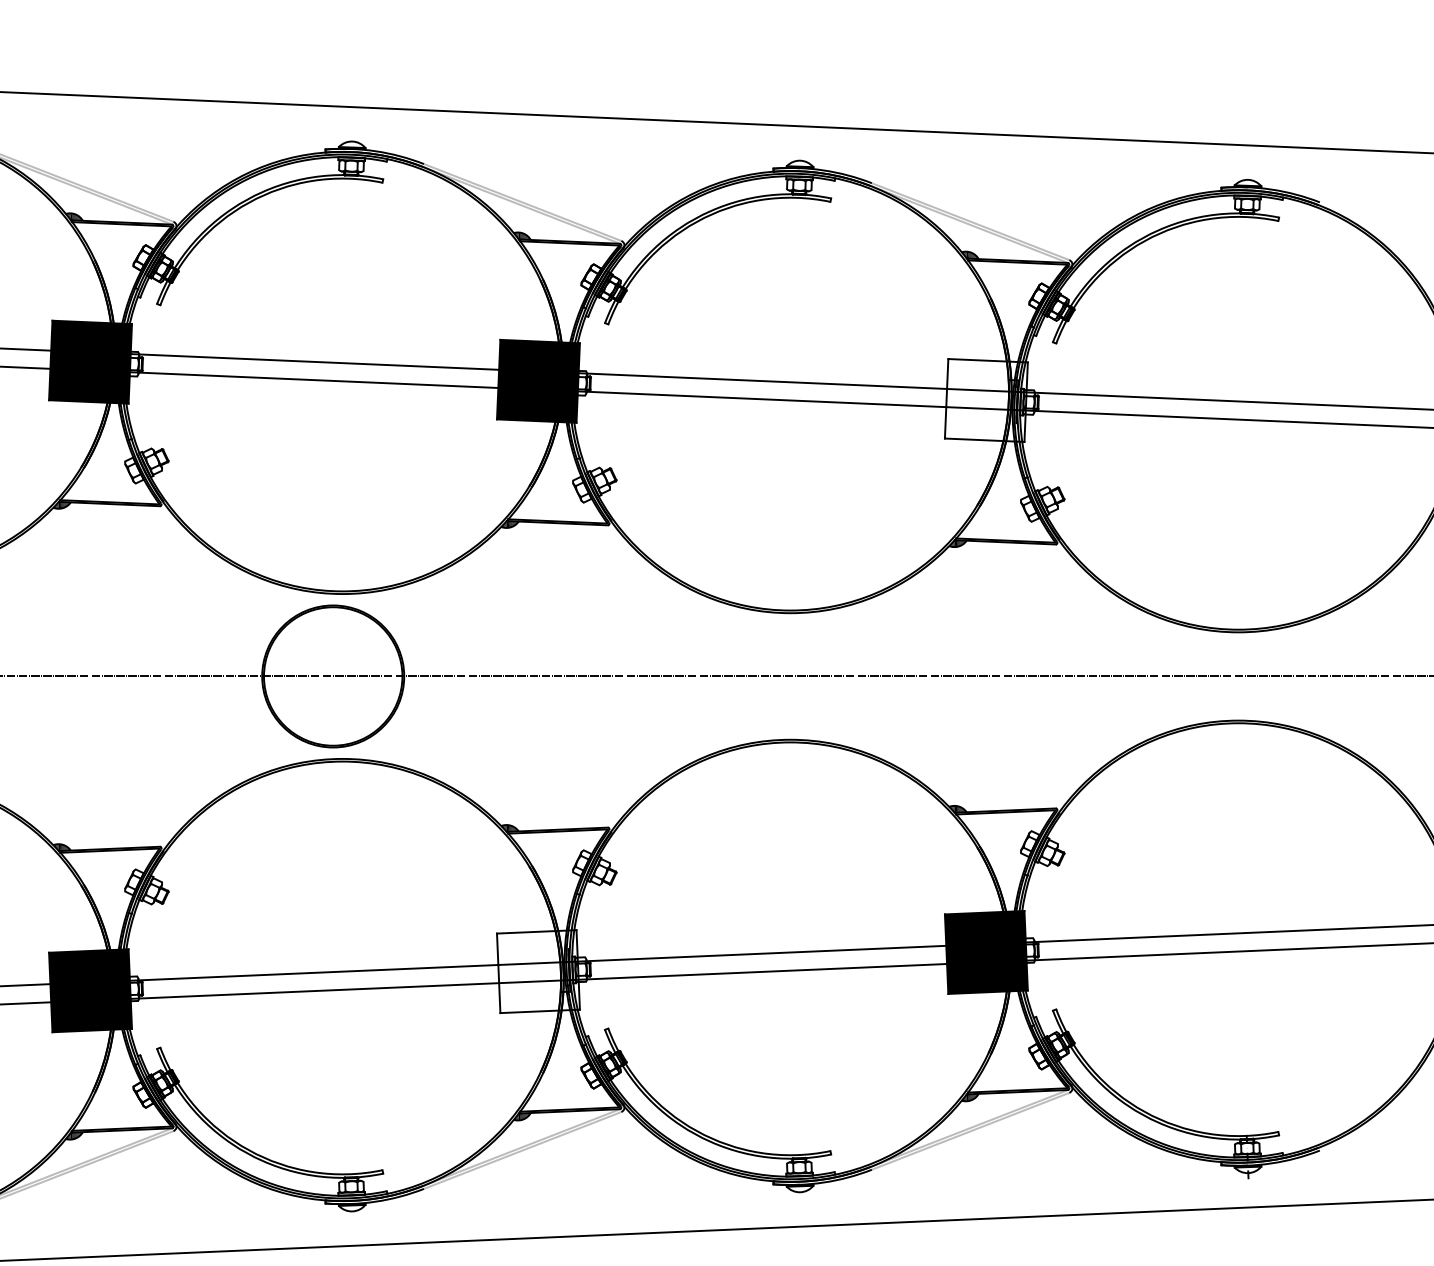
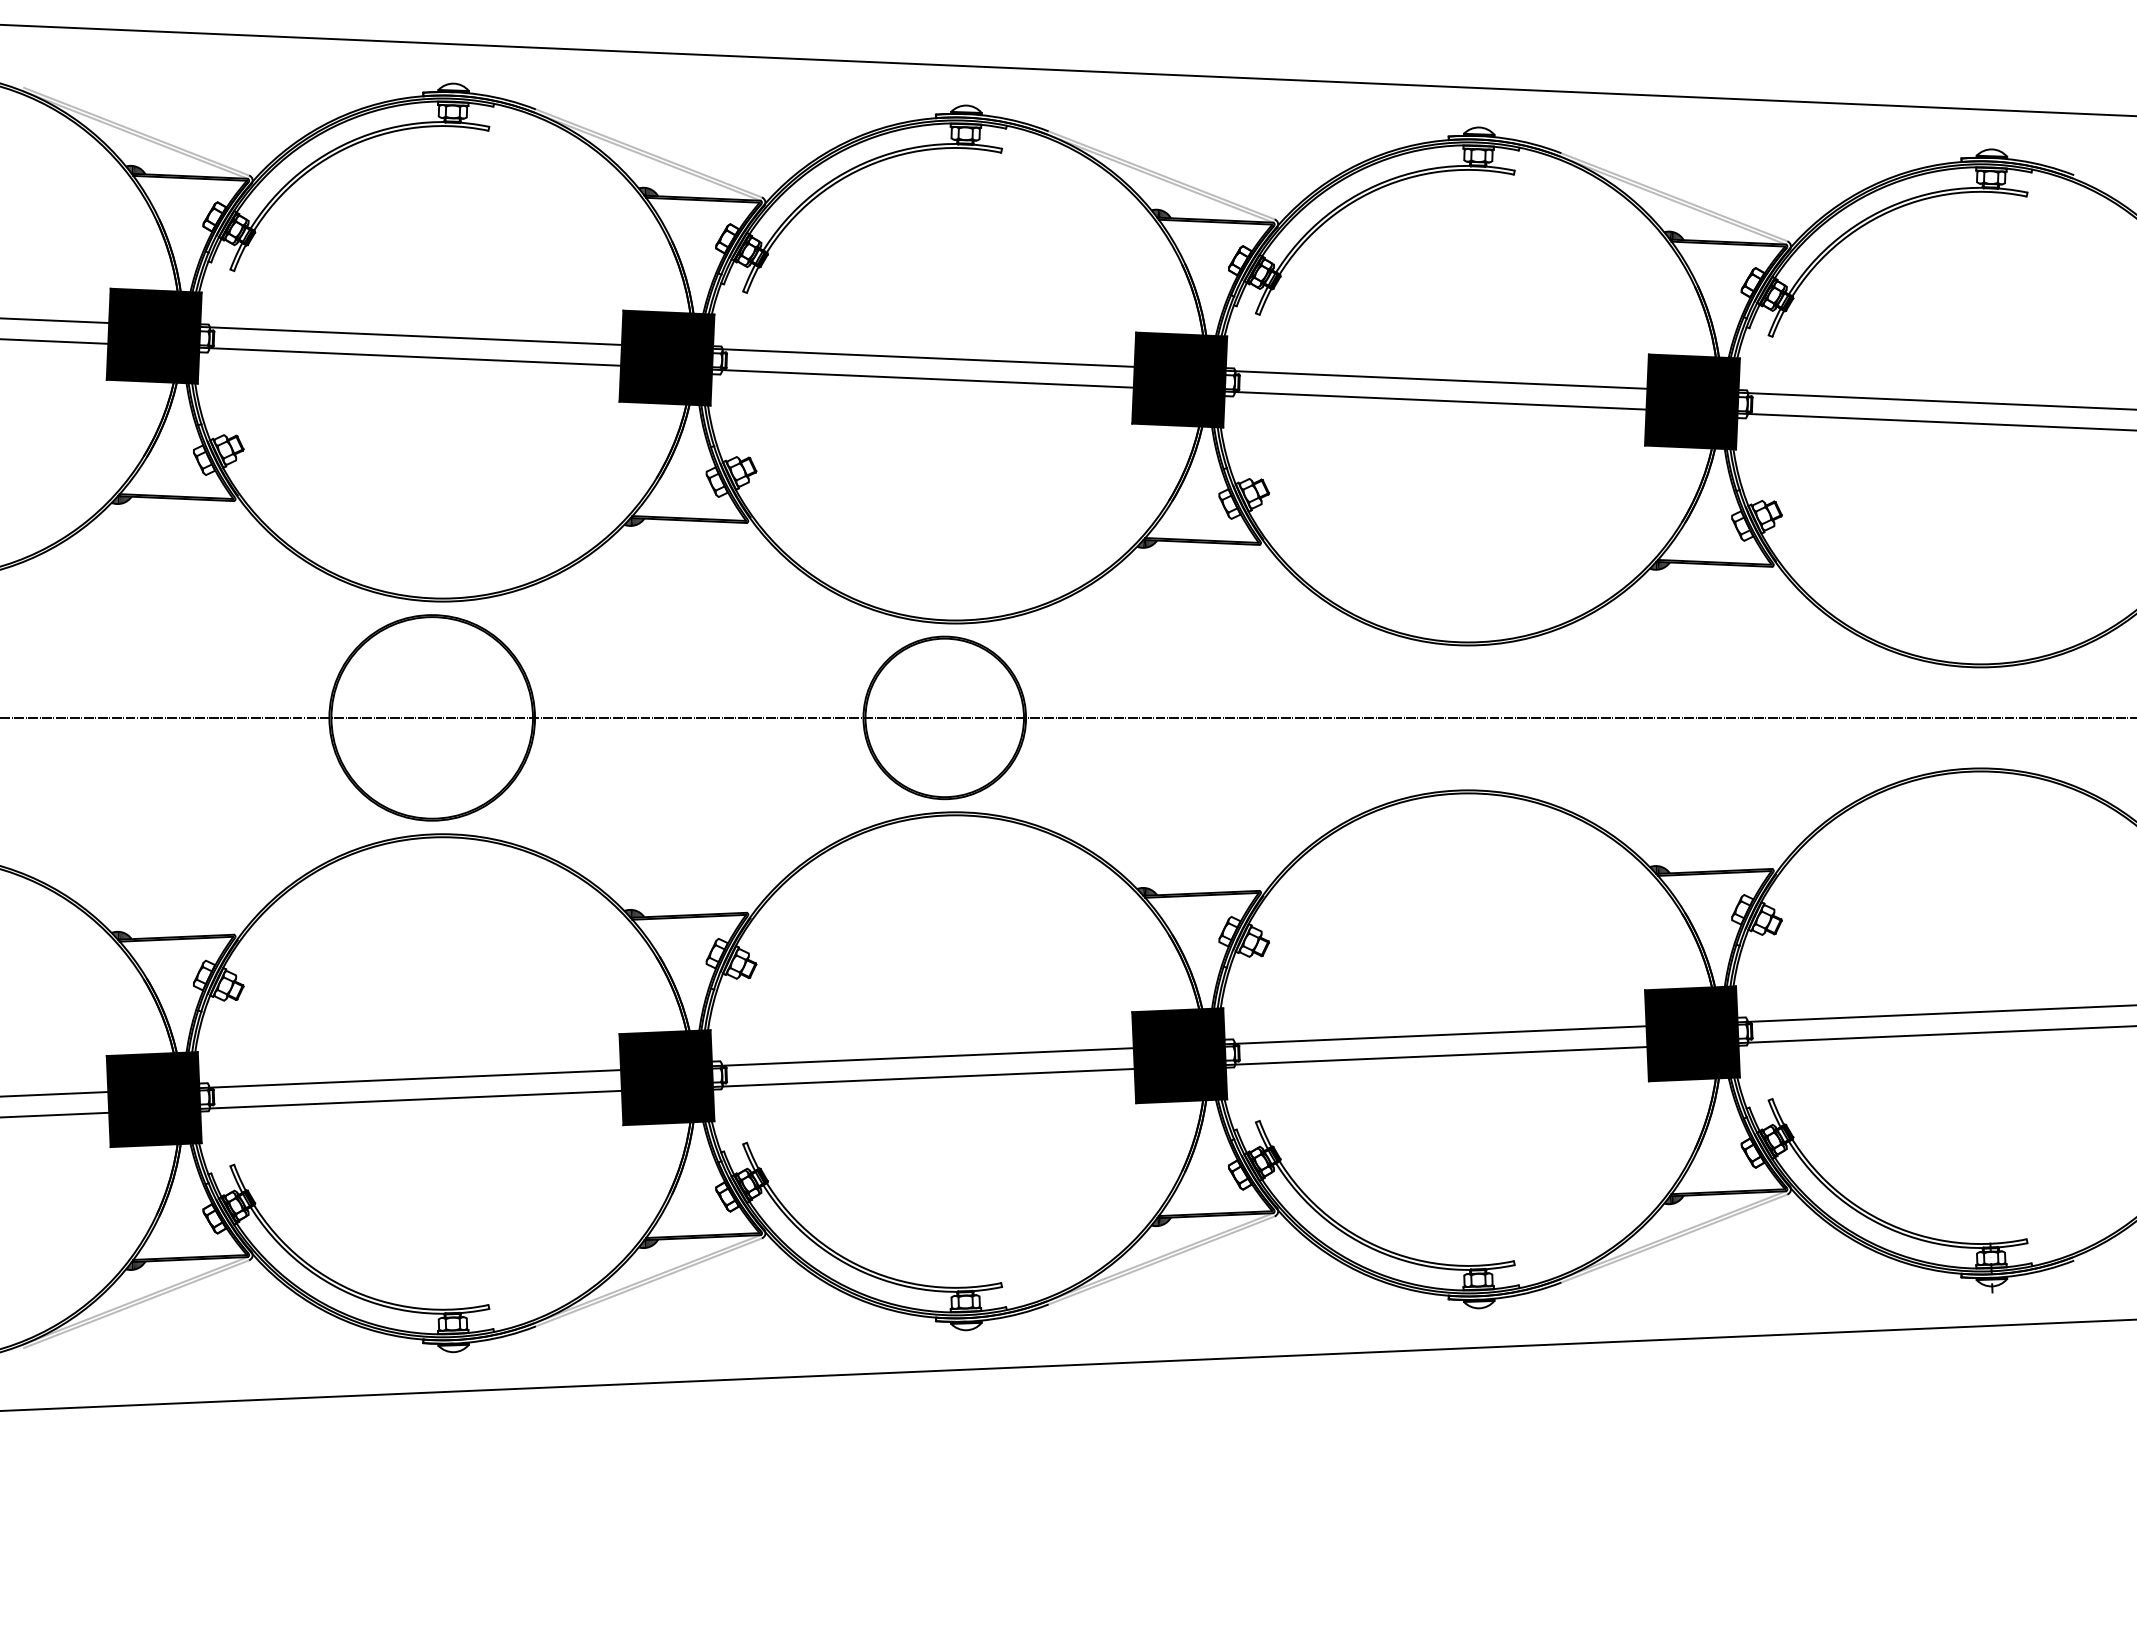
fill: (986, 400) -> (1692, 401), added
fill: (538, 971) -> (1179, 1055), added

